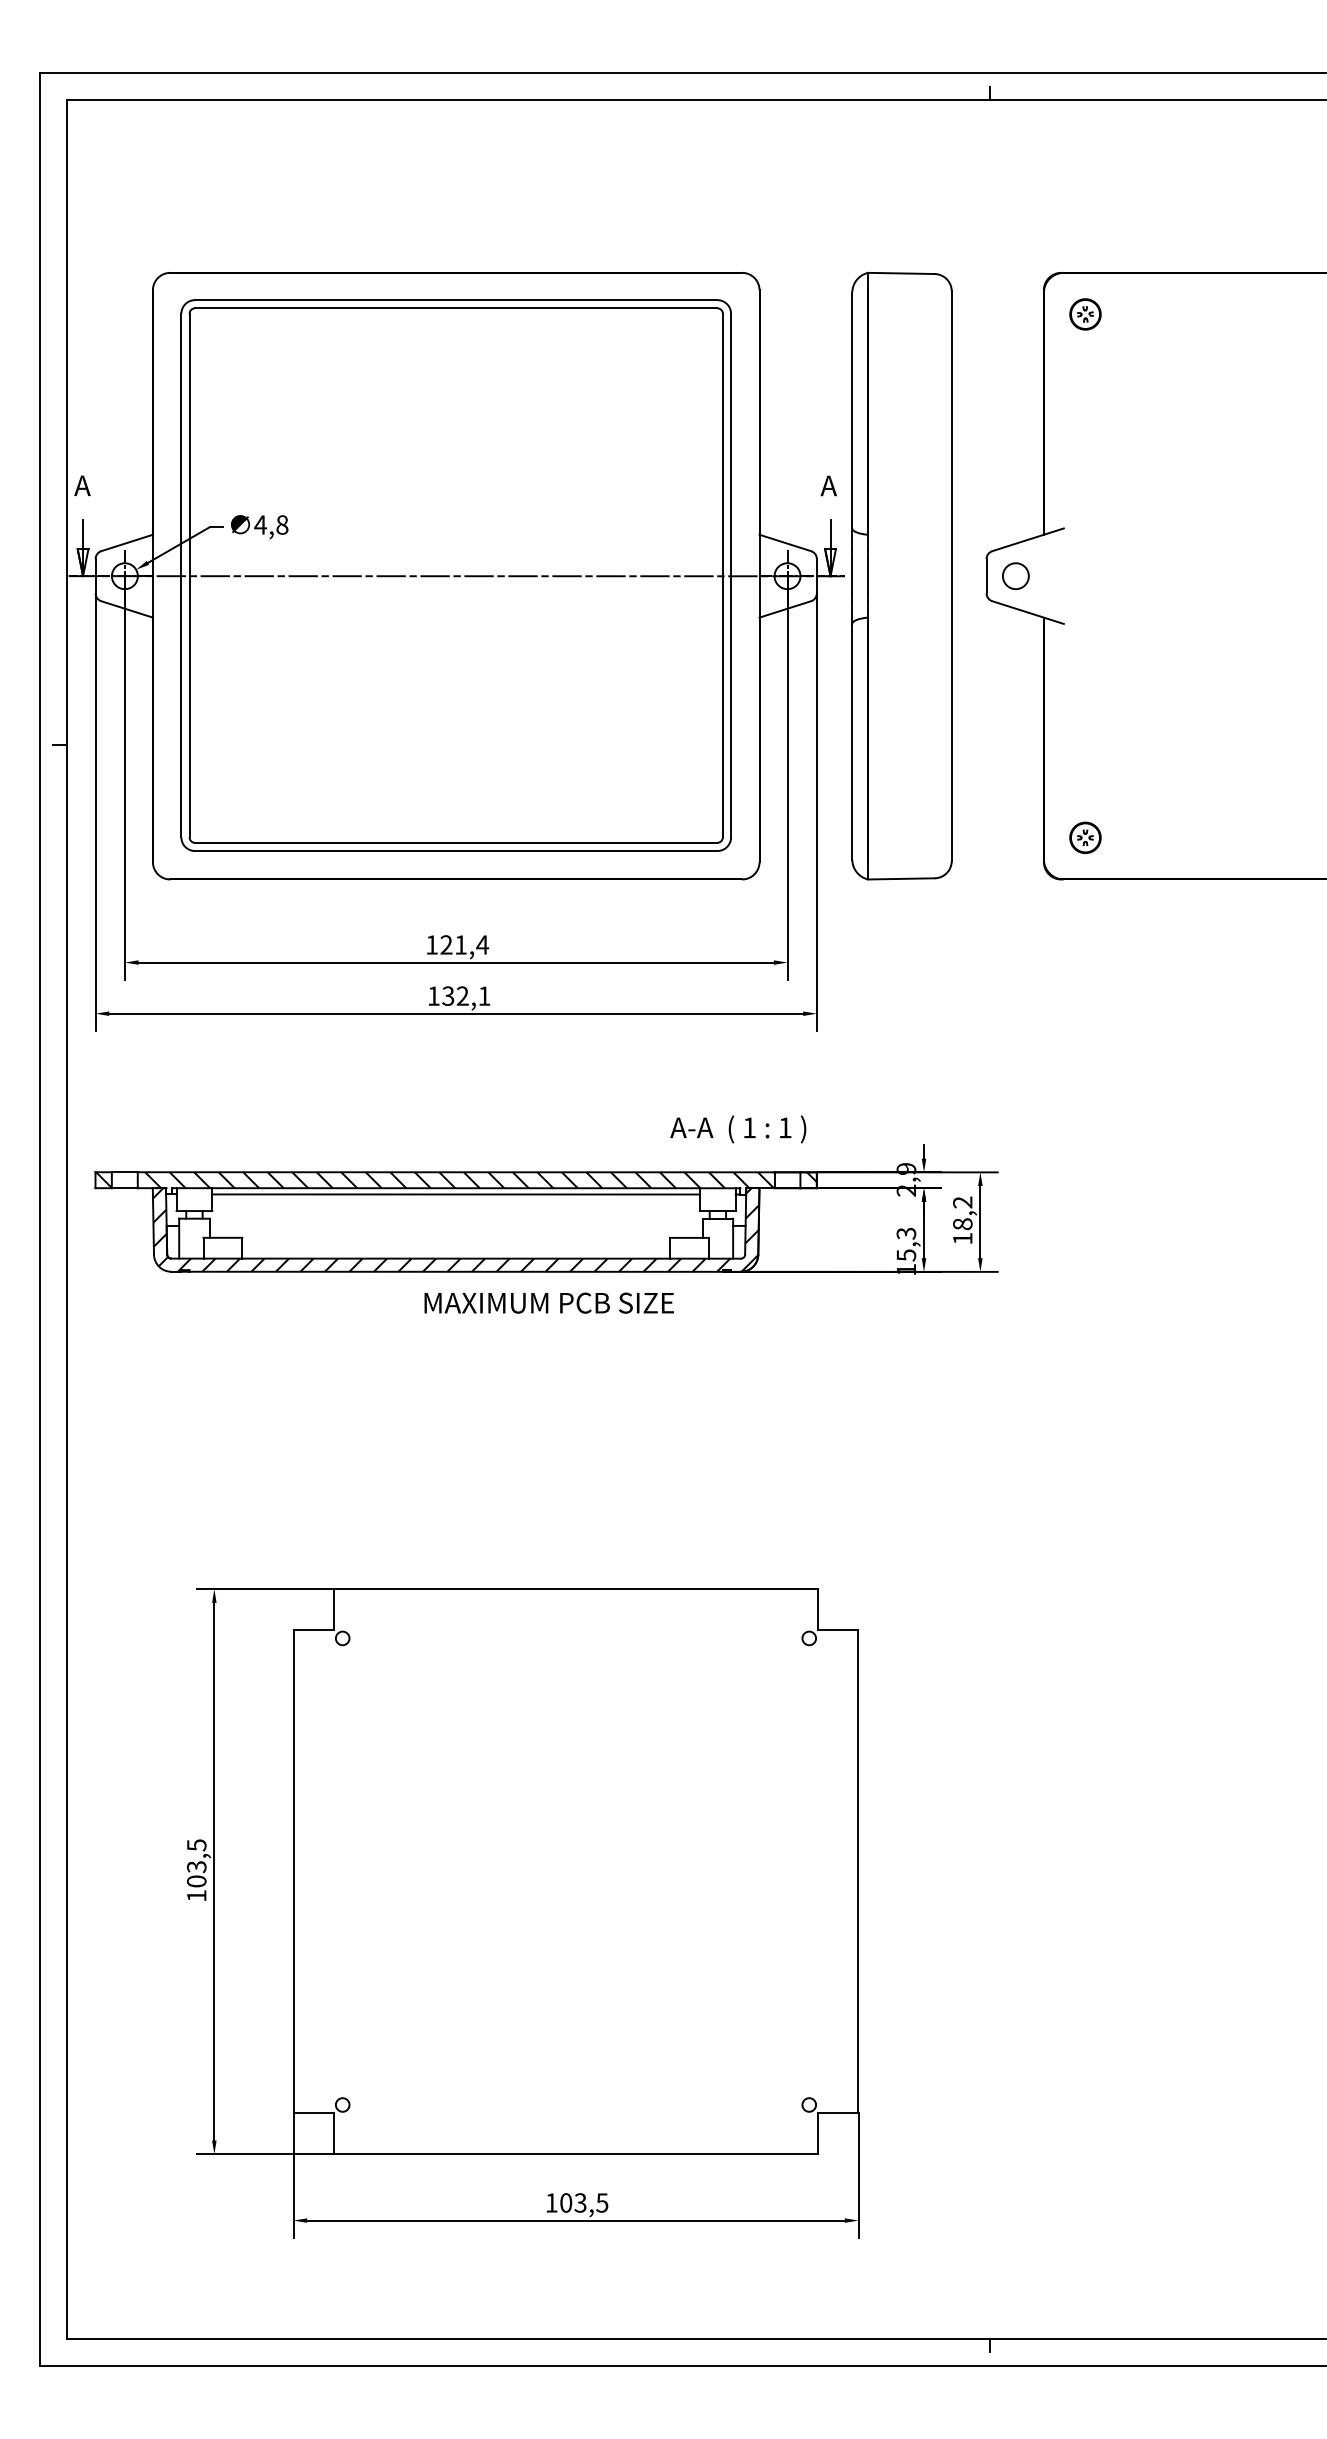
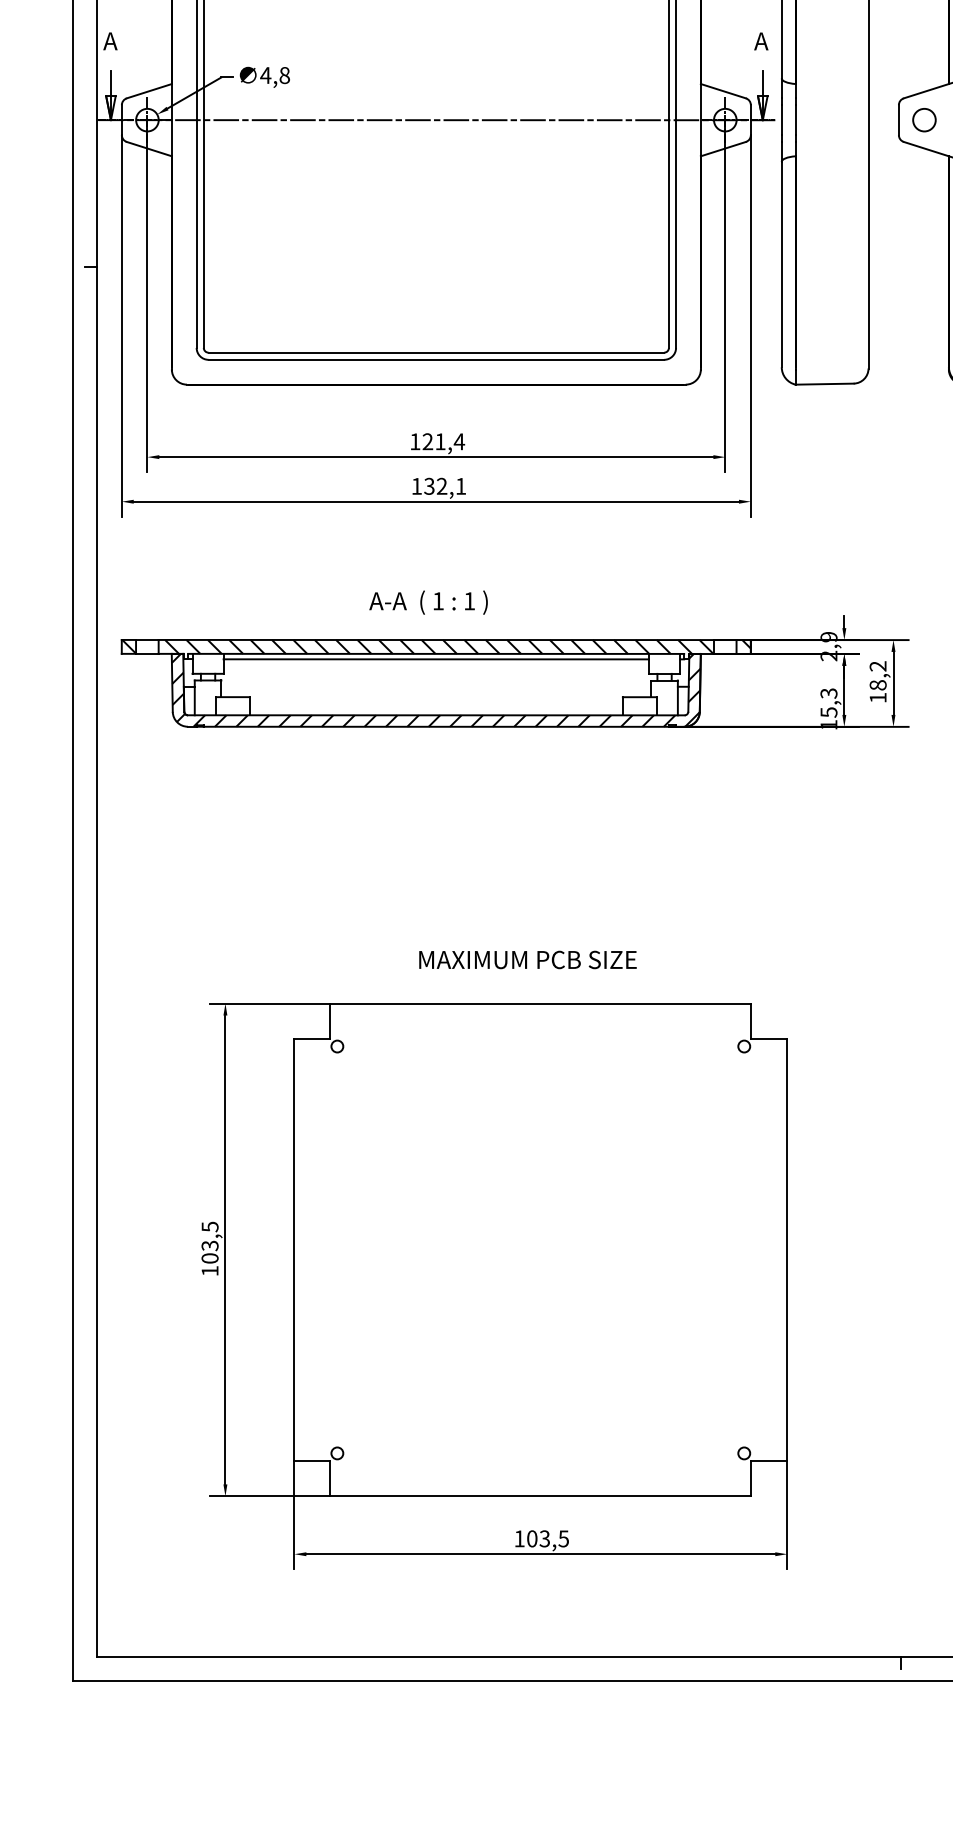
text: (738, 1129) -> (428, 602), moved
text: (548, 1302) -> (527, 959), moved

